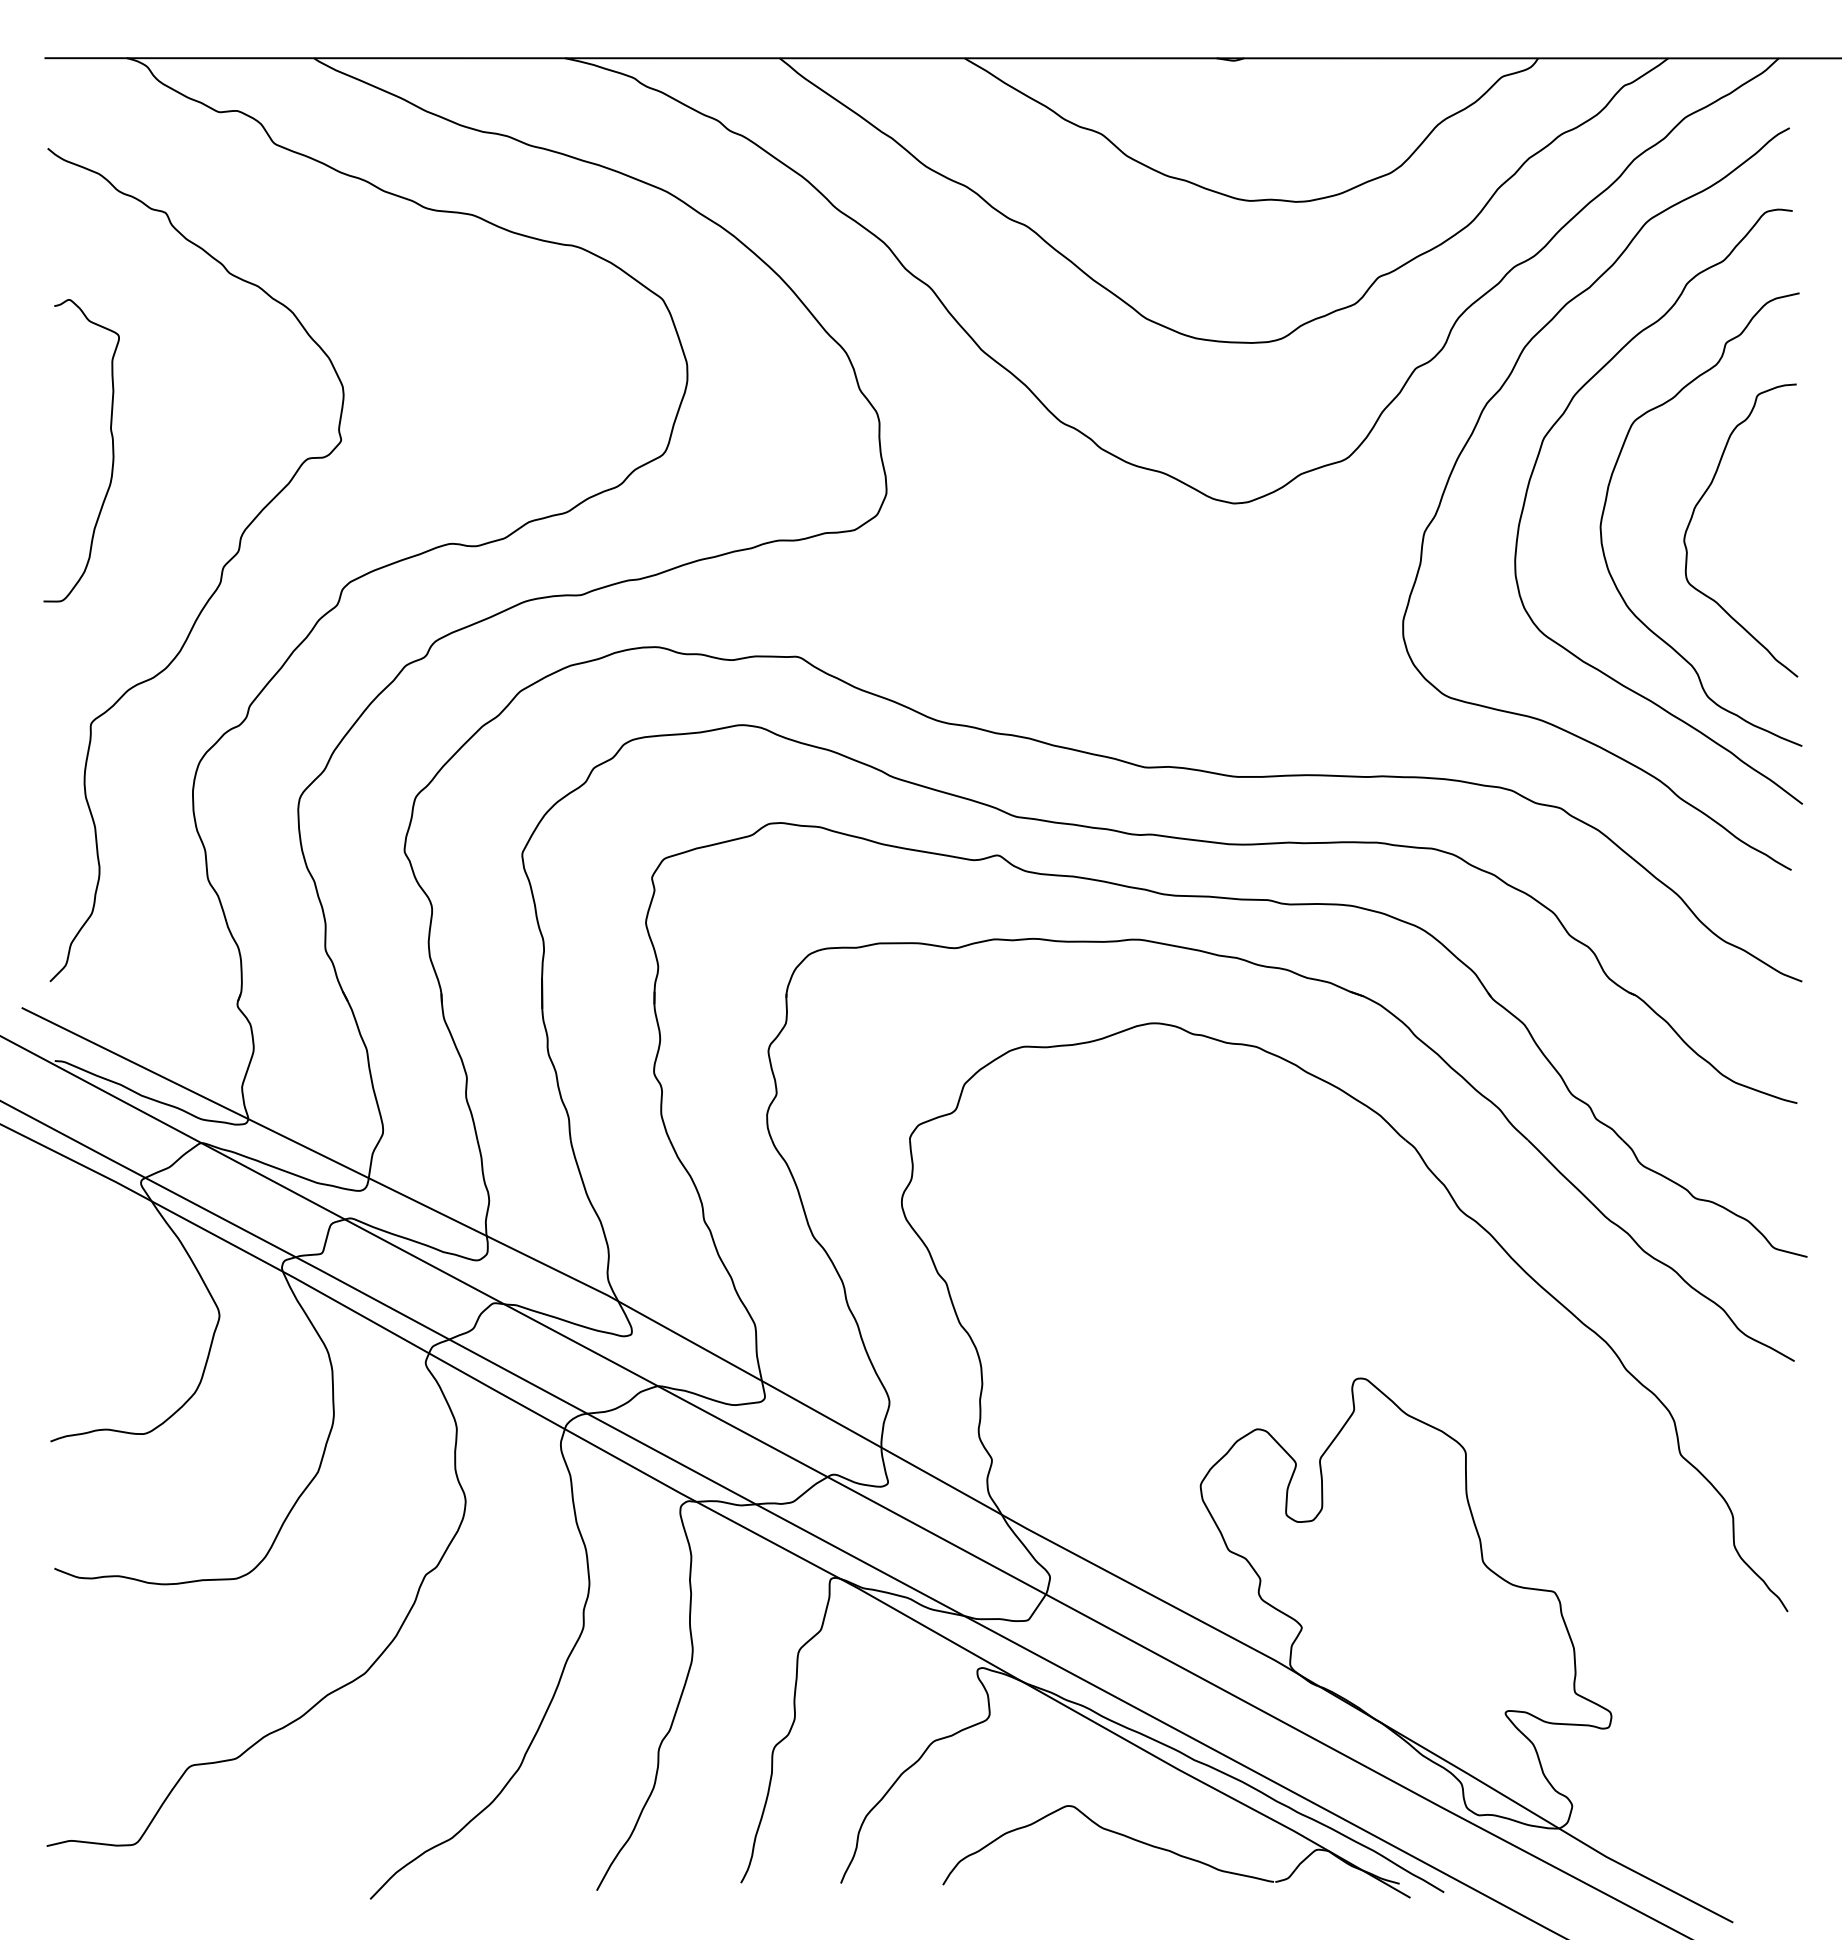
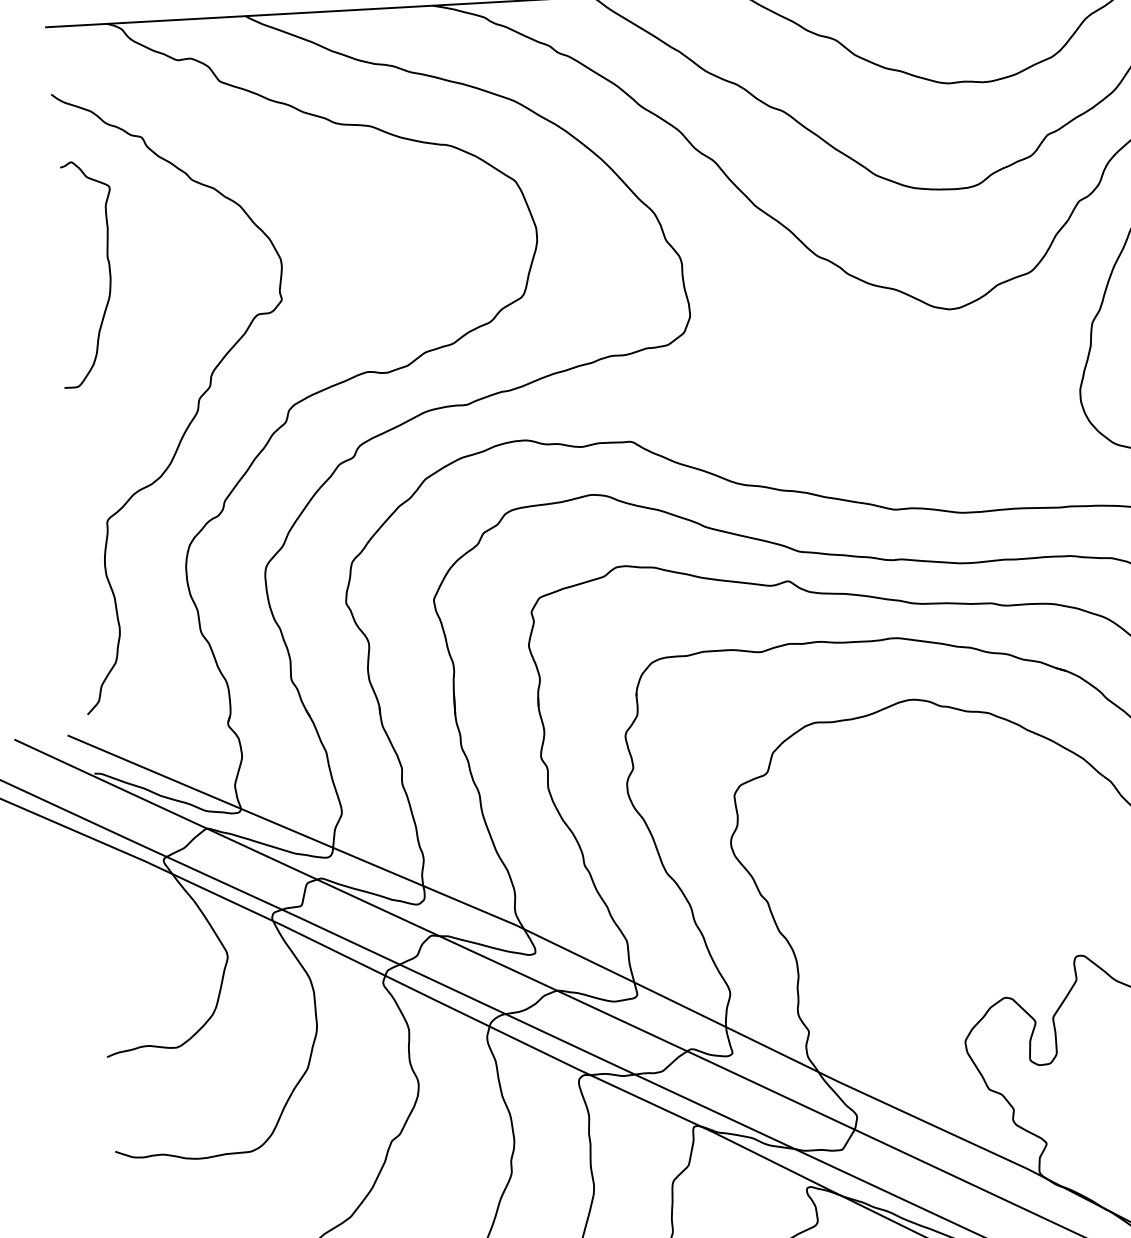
curve: (112, 450) -> (109, 272), moved

